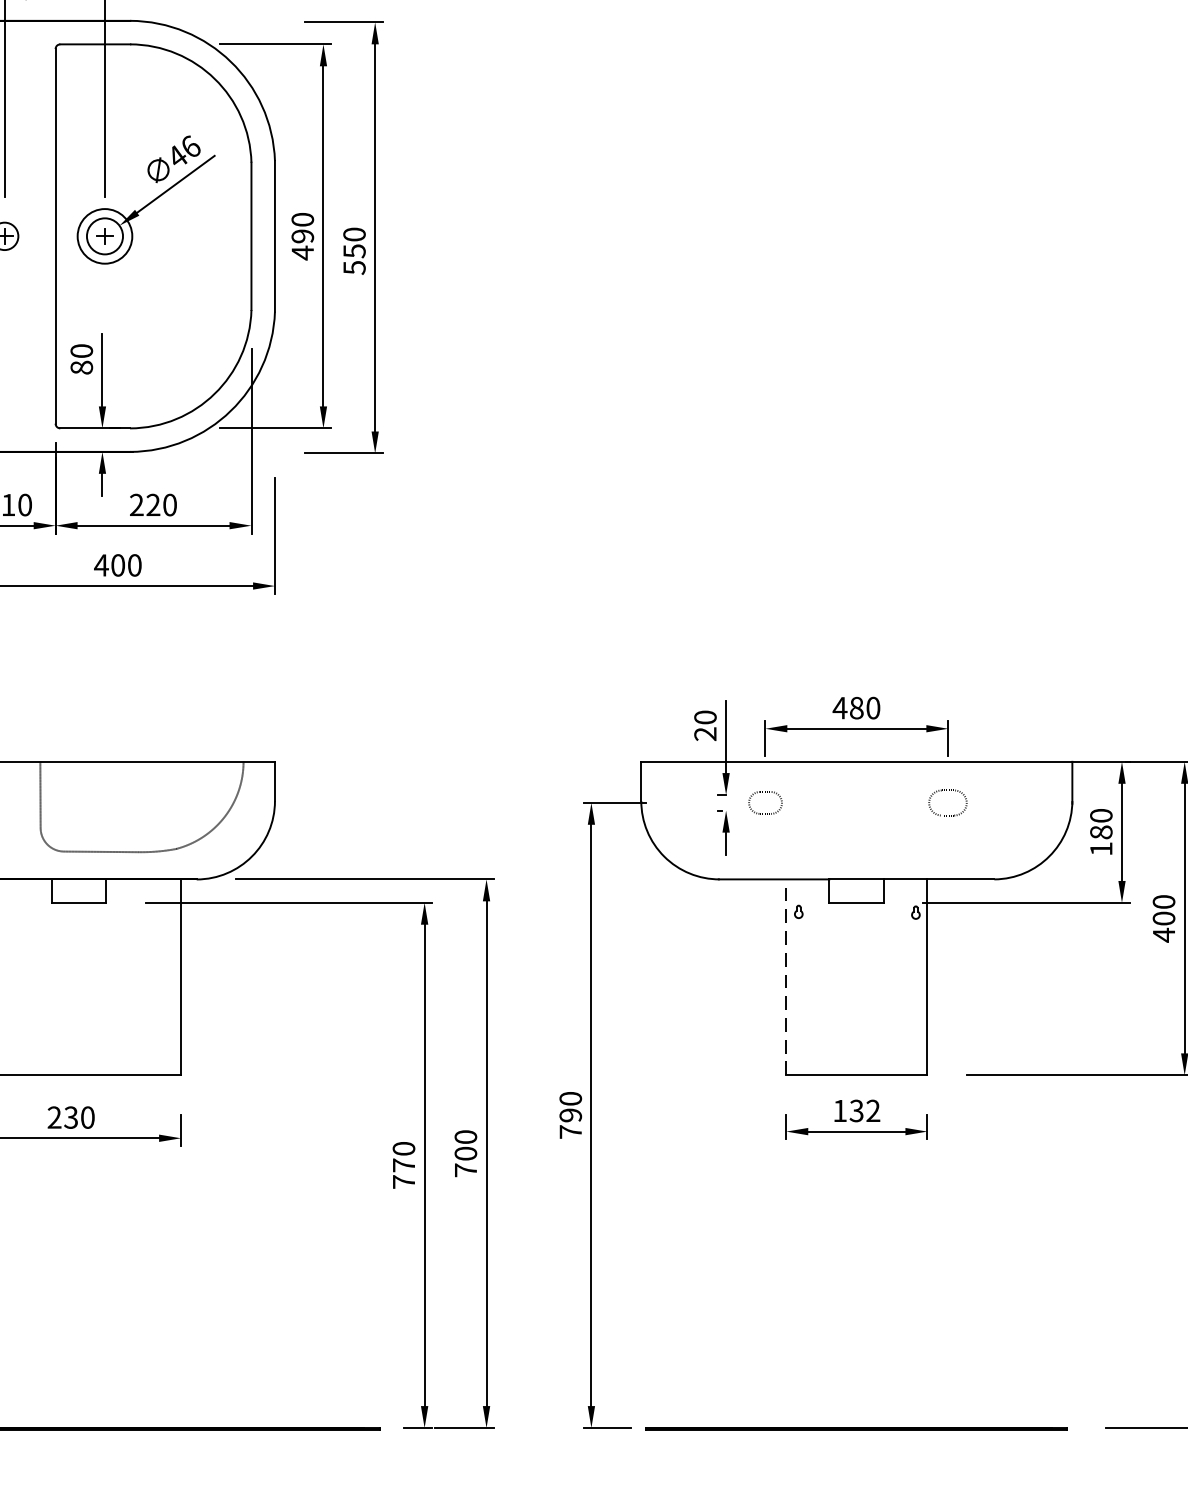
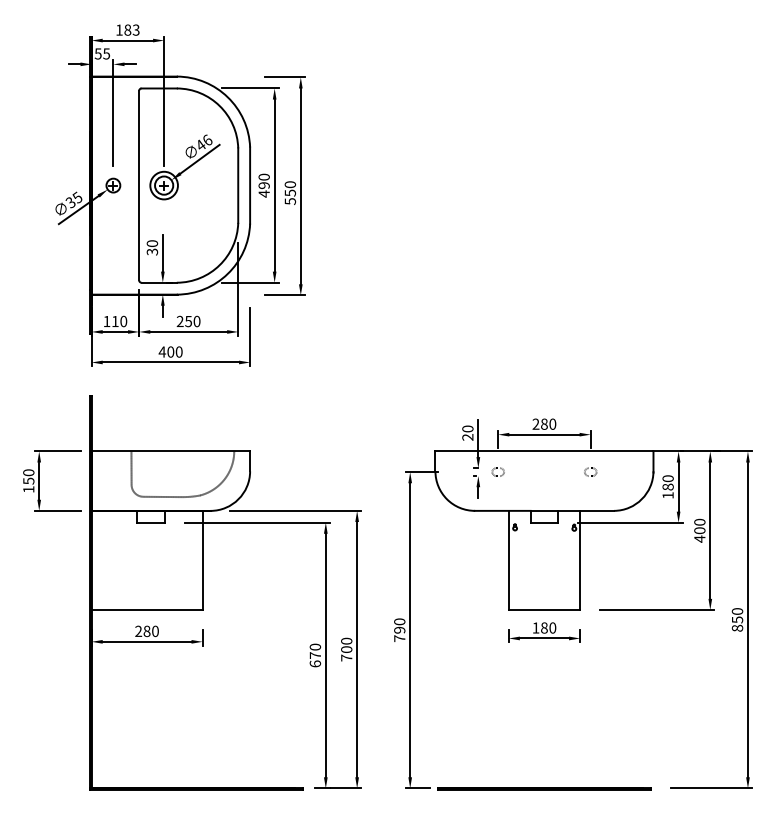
text: (79, 366) -> (151, 251), 80 -> 30
text: (153, 505) -> (188, 321), 220 -> 250
text: (839, 706) -> (535, 423), 480 -> 280
part: (763, 801) -> (497, 471), size x0.71
part: (947, 801) -> (590, 471), size x0.62
line: (785, 977) -> (508, 560), dashed -> solid
text: (864, 1109) -> (548, 627), 132 -> 180
text: (70, 1117) -> (146, 631), 230 -> 280
text: (404, 1181) -> (315, 663), 770 -> 670

